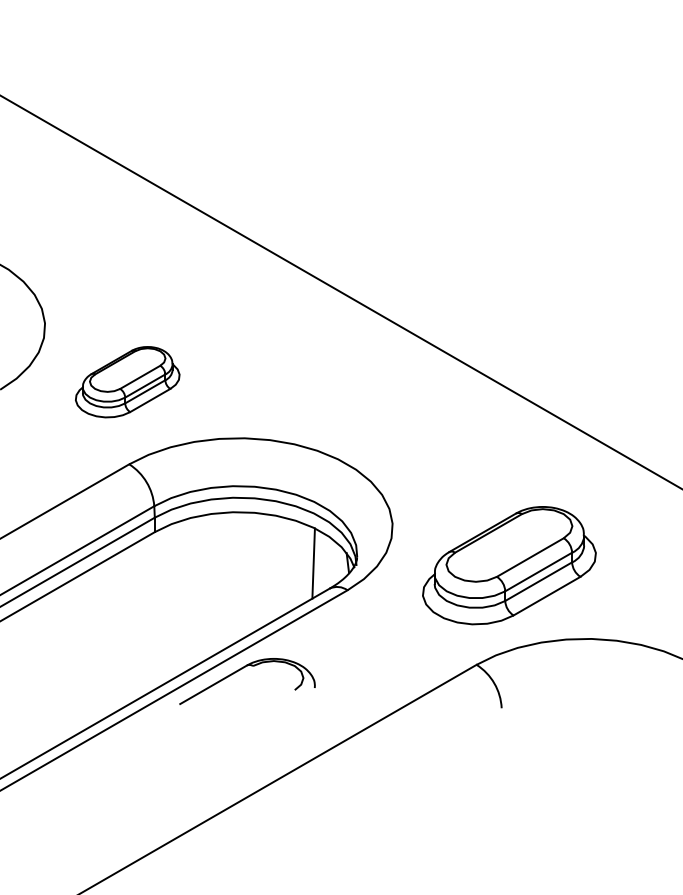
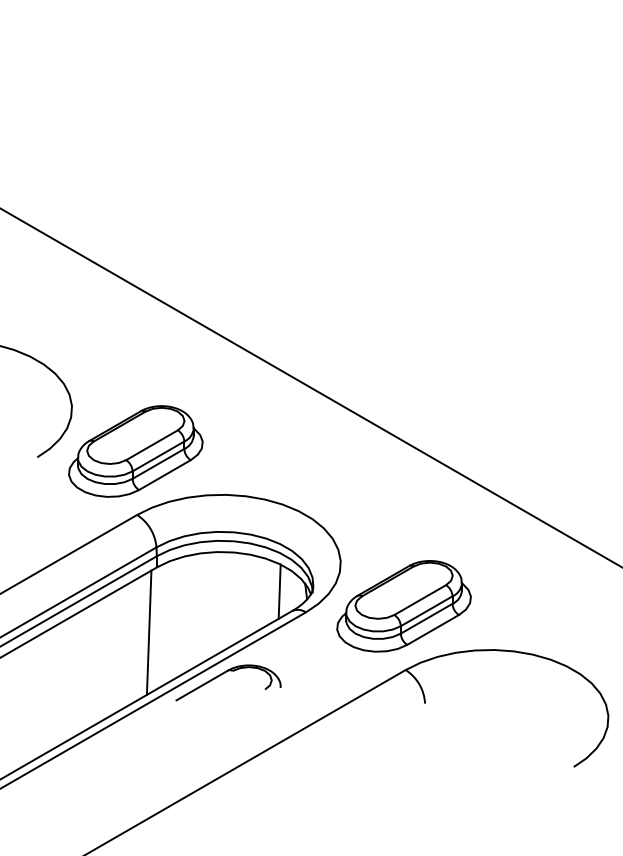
part: (127, 382) -> (135, 451), size x1.67
part: (508, 565) -> (403, 606), moved
line: (144, 616) -> (148, 632), added

